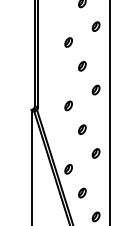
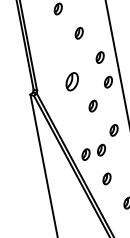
part: (68, 105) -> (71, 81), size x1.6
part: (98, 111) -> (107, 81), added
part: (82, 167) -> (101, 149), added

